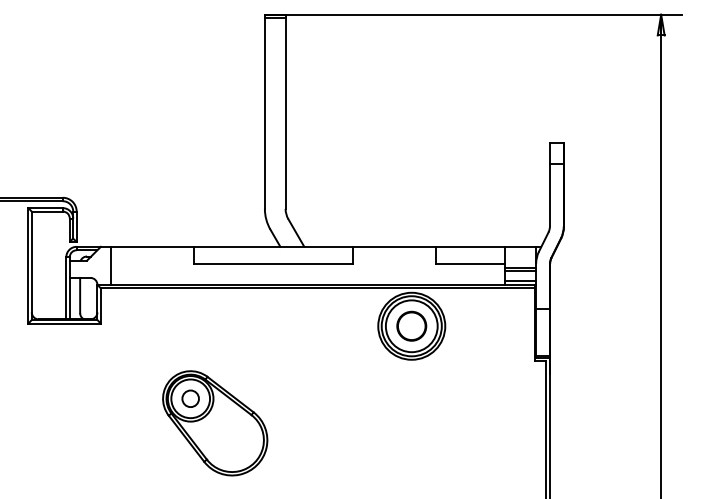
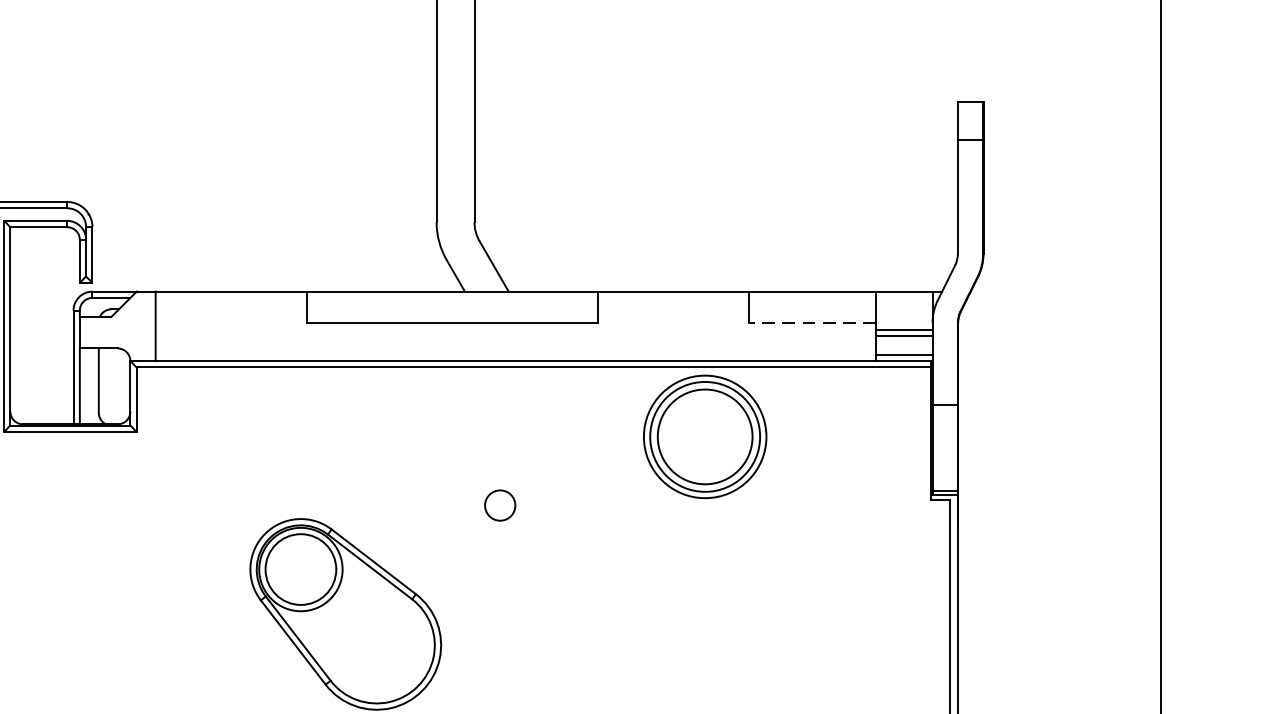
line: (470, 264) -> (812, 323), solid -> dashed
circle: (411, 325) -> (704, 435), removed
circle: (190, 398) -> (499, 504), moved

